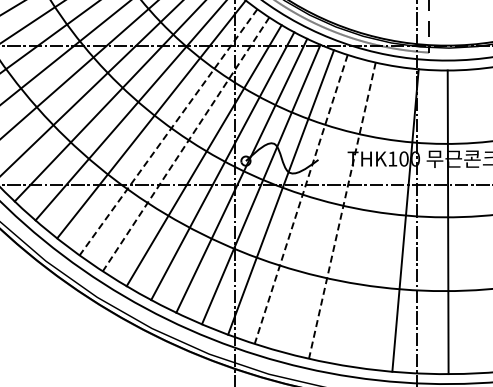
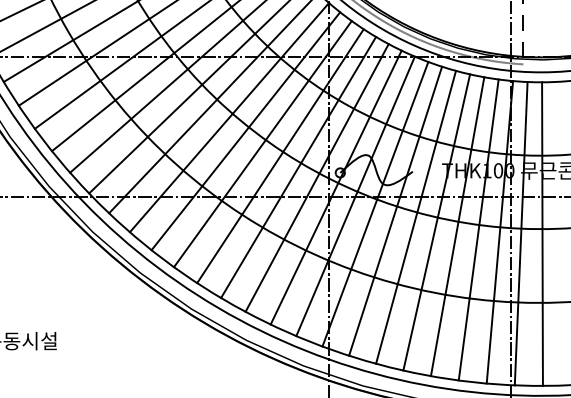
line: (168, 132) -> (262, 144), dashed -> solid
line: (186, 144) -> (280, 156), dashed -> solid
line: (301, 199) -> (395, 211), dashed -> solid
line: (322, 204) -> (416, 216), added
line: (342, 210) -> (436, 222), dashed -> solid
line: (363, 214) -> (457, 226), added
line: (384, 217) -> (478, 229), added
line: (426, 221) -> (520, 233), added

